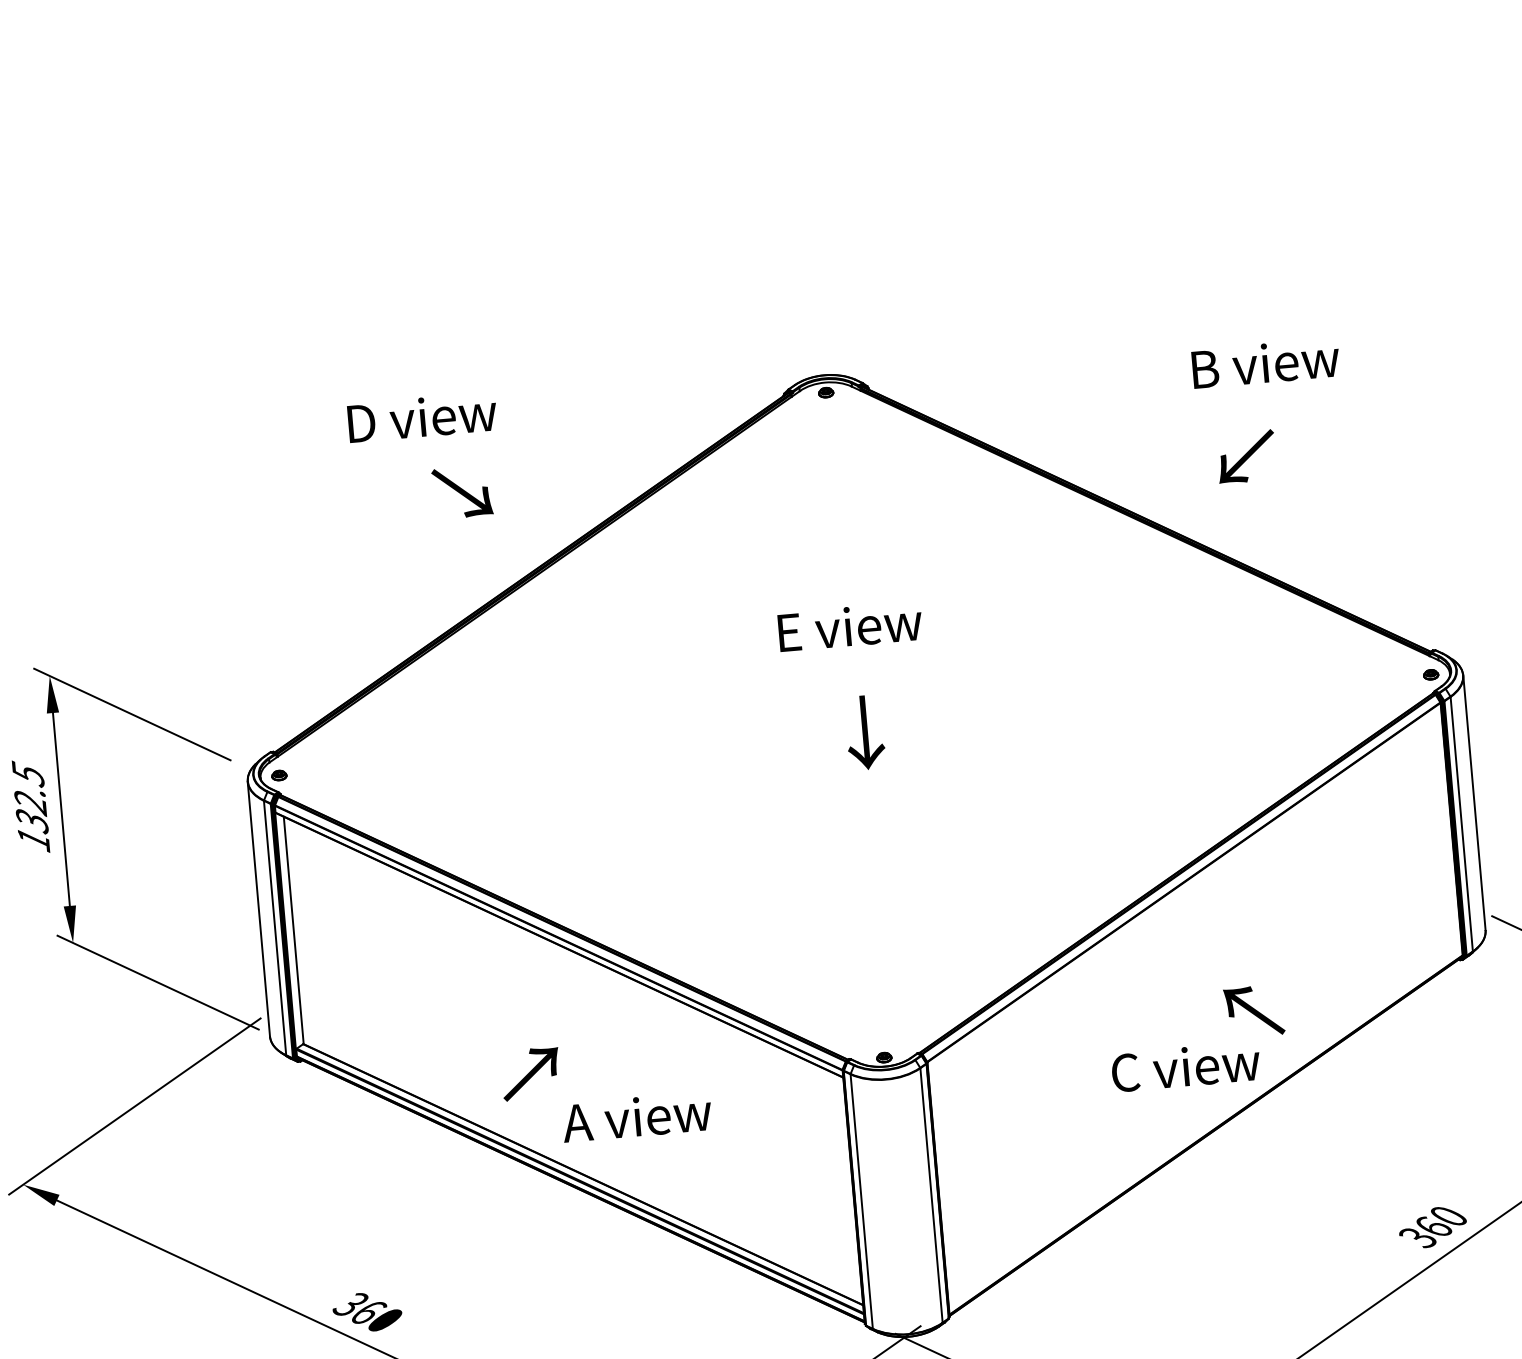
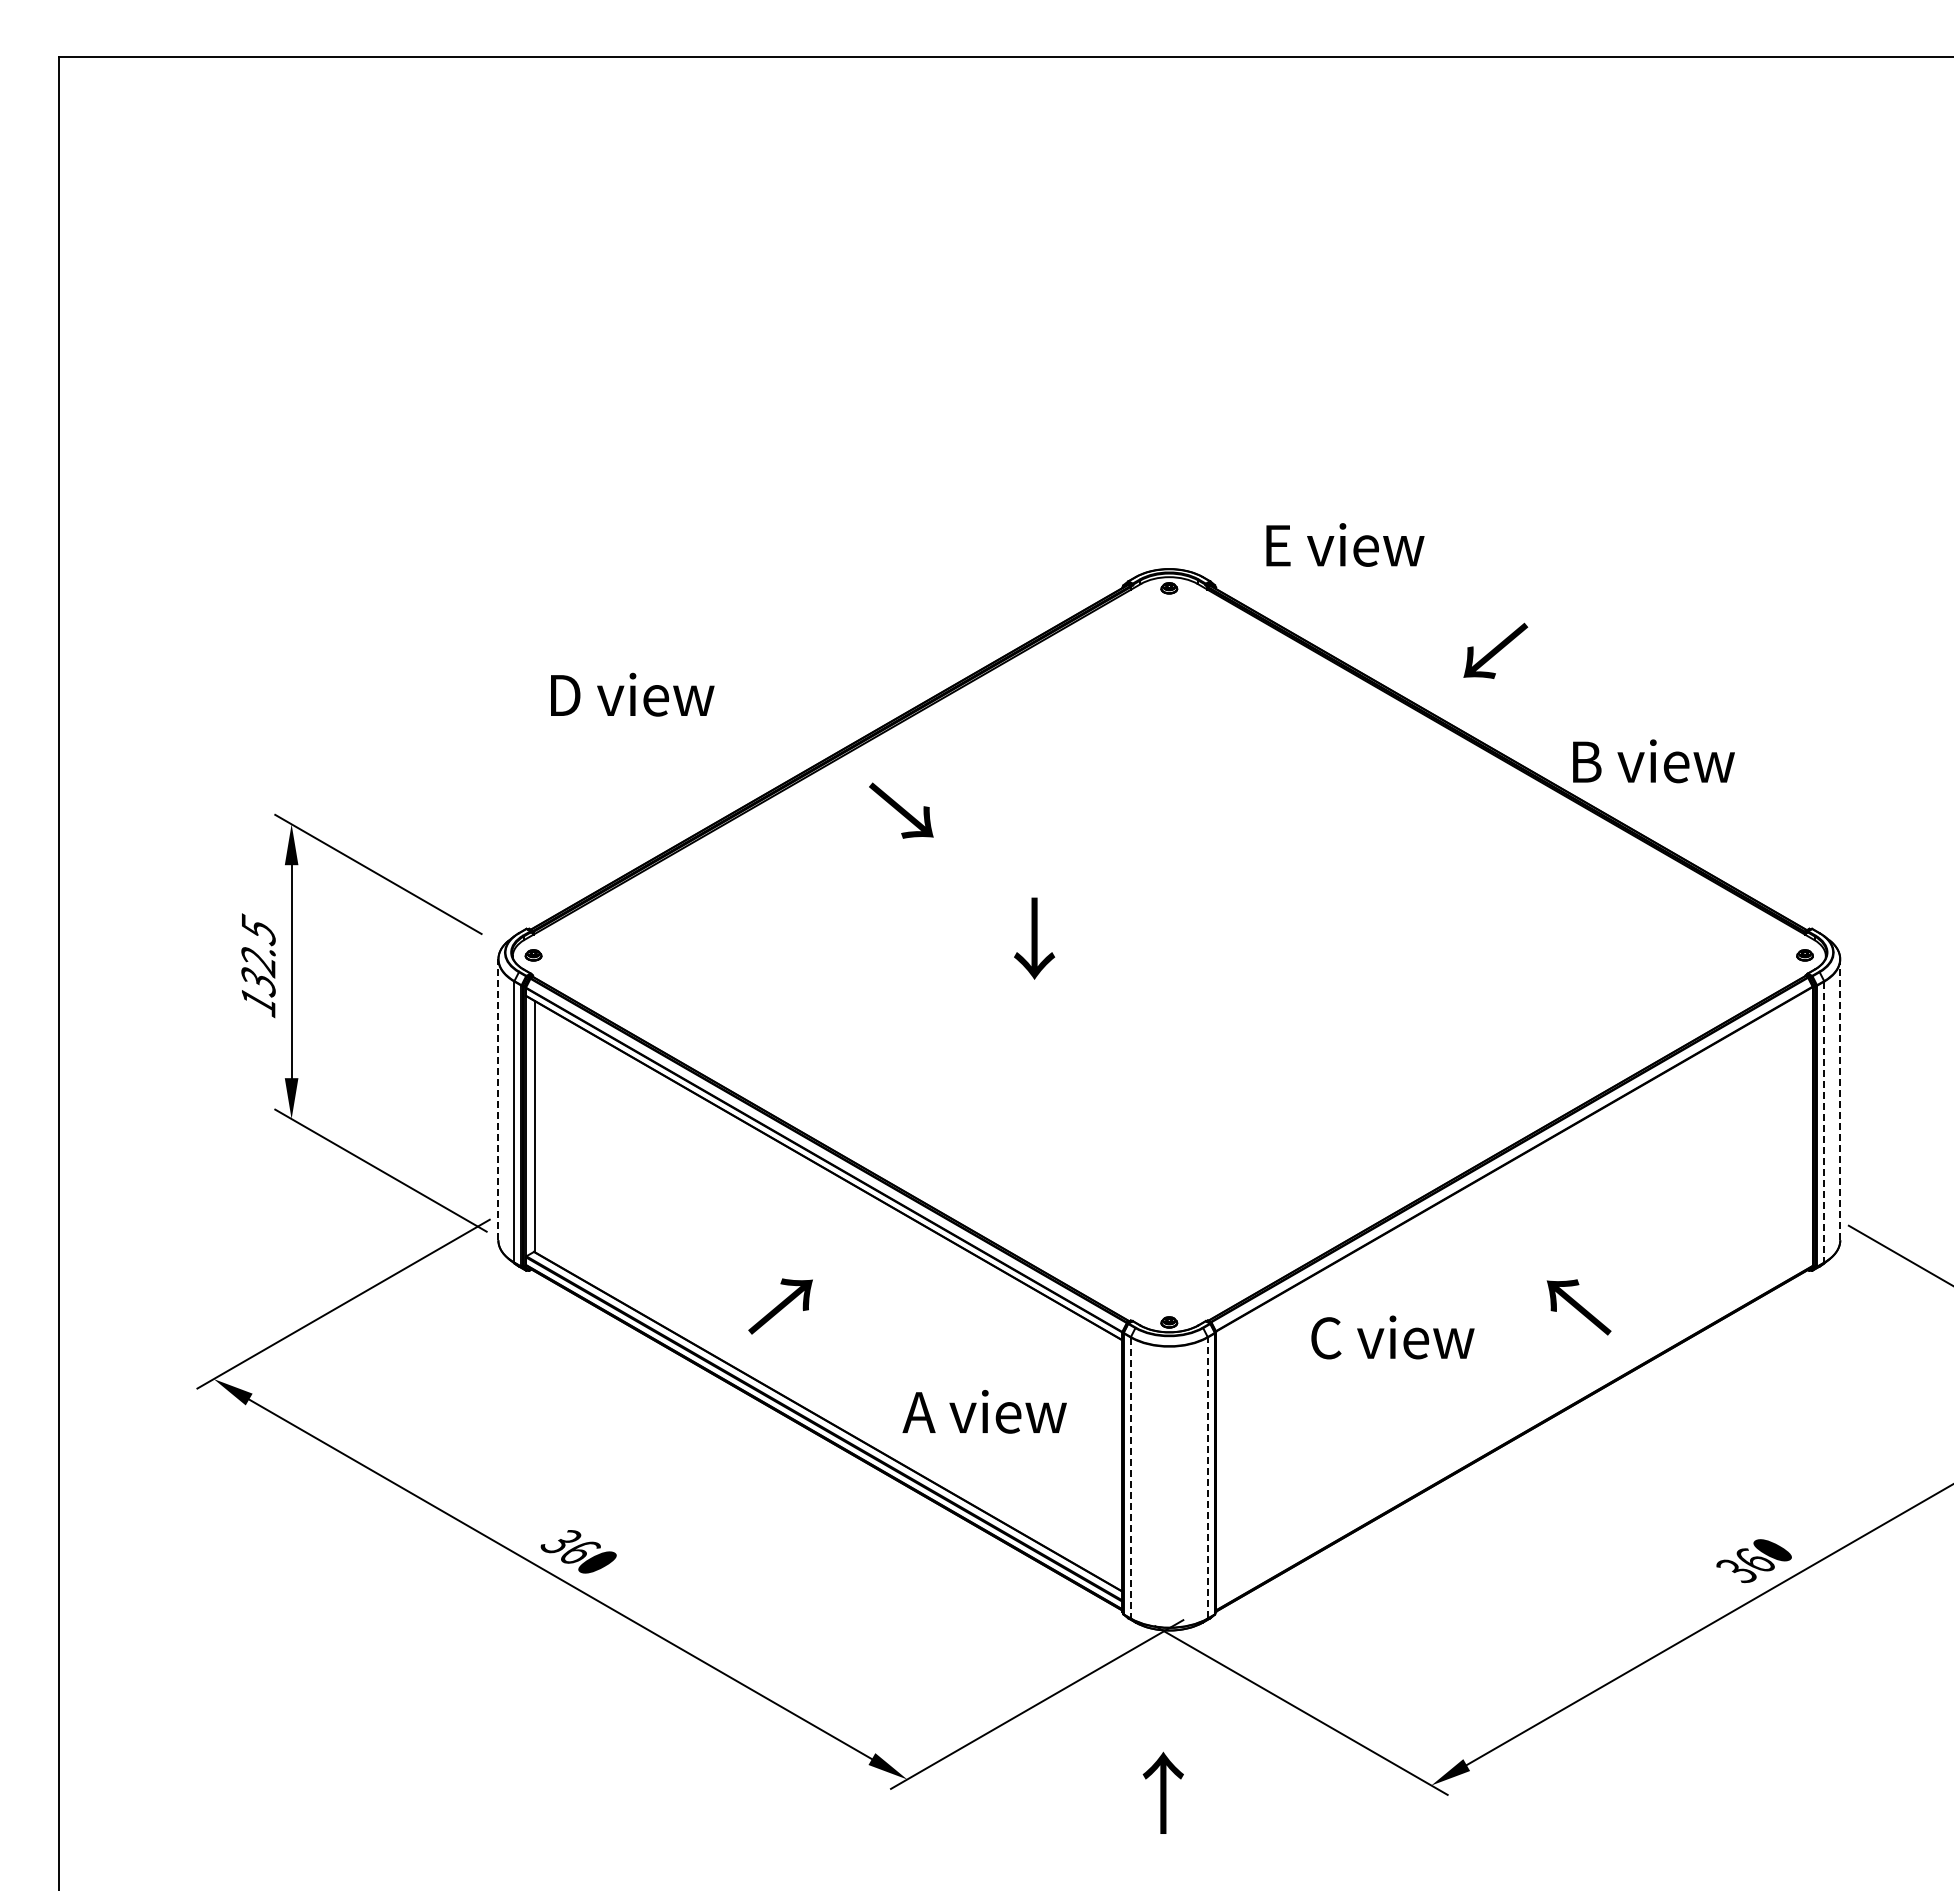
text: (1265, 363) -> (1653, 761), moved
text: (422, 417) -> (632, 694), moved
text: (1246, 456) -> (1495, 650), moved
text: (462, 492) -> (901, 810), moved
text: (850, 626) -> (1345, 544), moved
text: (865, 732) -> (1034, 938), moved
line: (1474, 802) -> (1840, 1099), solid -> dashed
line: (1461, 824) -> (1824, 1122), solid -> dashed
line: (258, 908) -> (498, 1099), solid -> dashed
text: (1185, 1066) -> (1392, 1337), moved
text: (636, 1116) -> (984, 1411), moved
line: (931, 1195) -> (1207, 1477), solid -> dashed
line: (861, 1202) -> (1130, 1478), solid -> dashed

